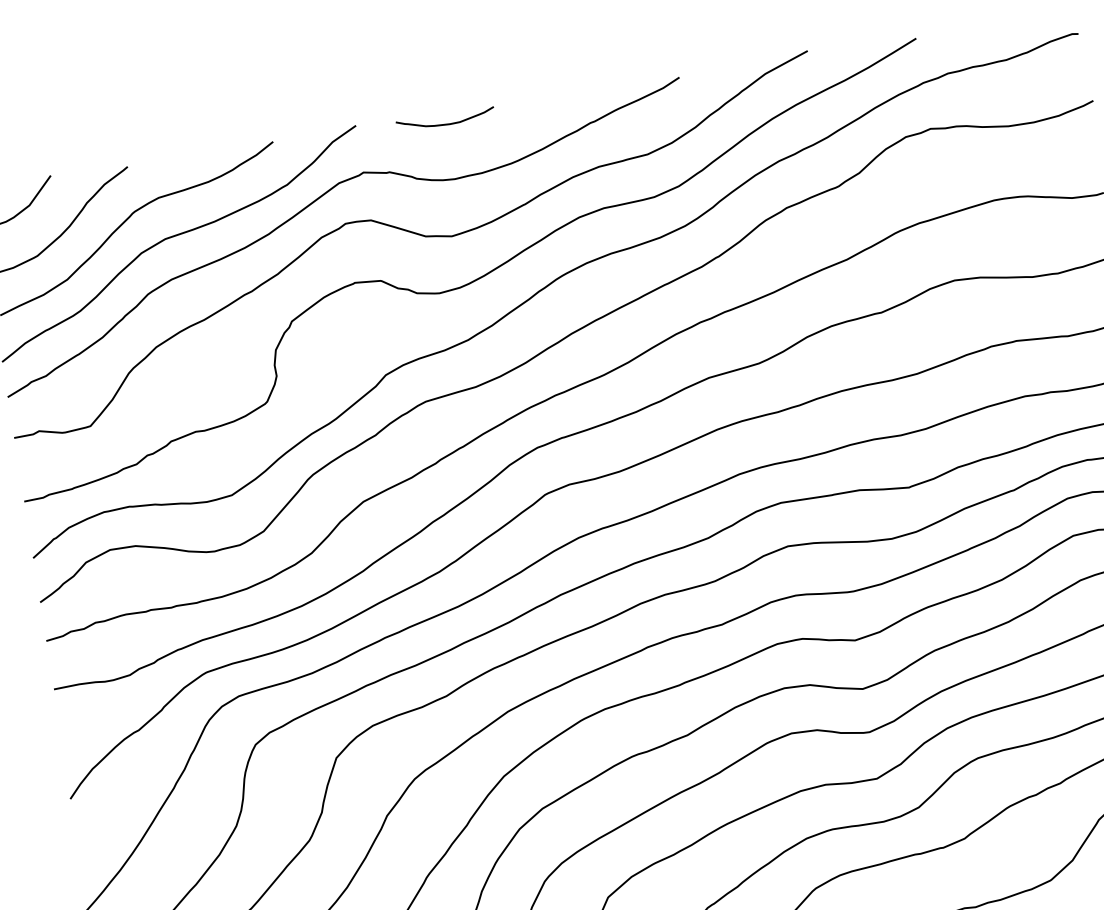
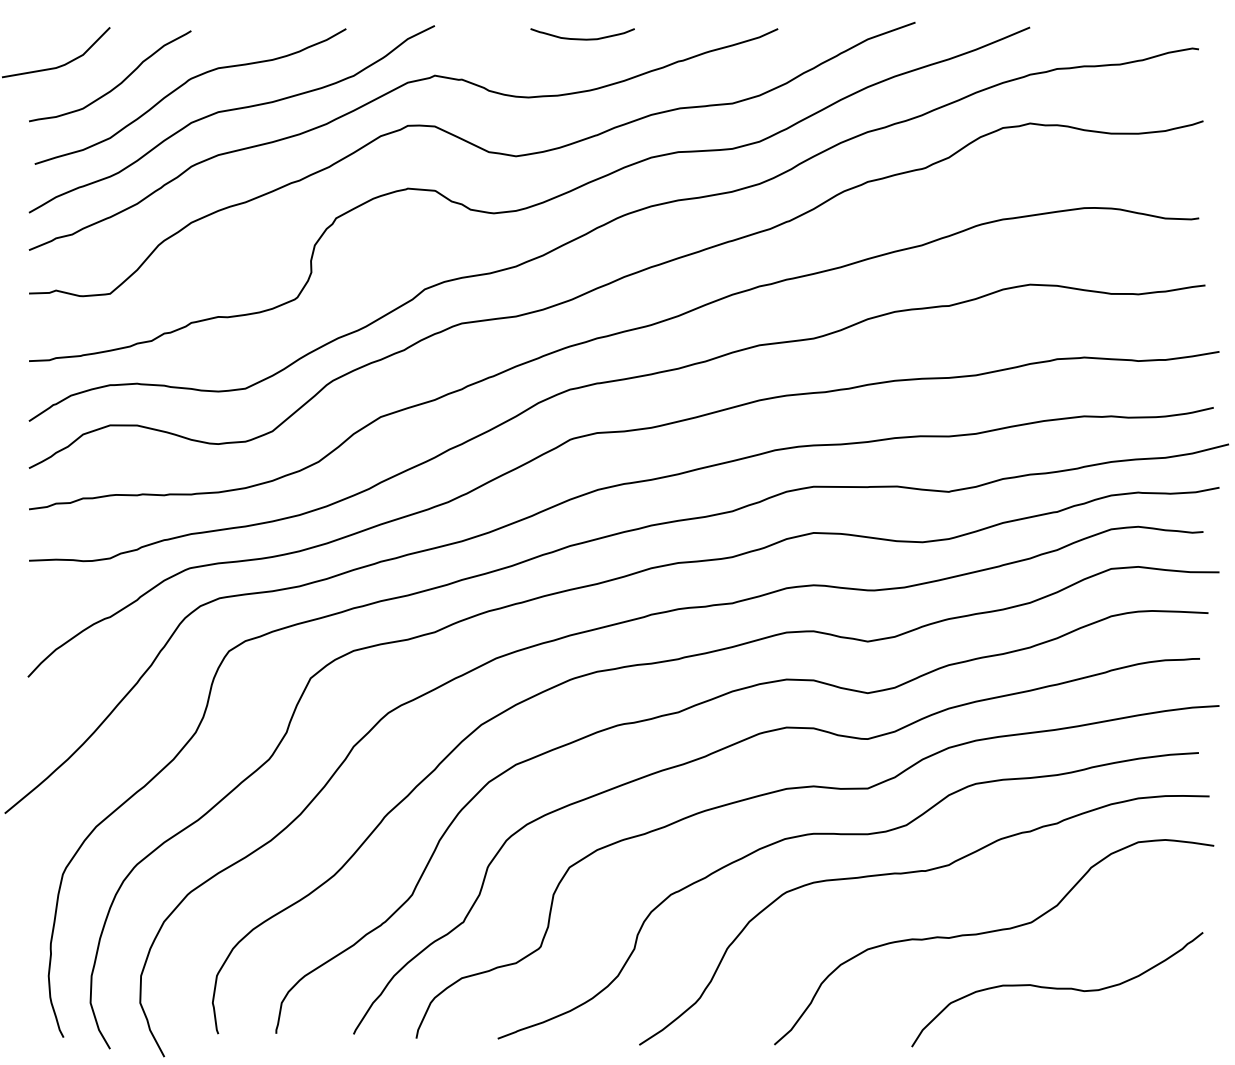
curve: (446, 123) -> (582, 38), moved

